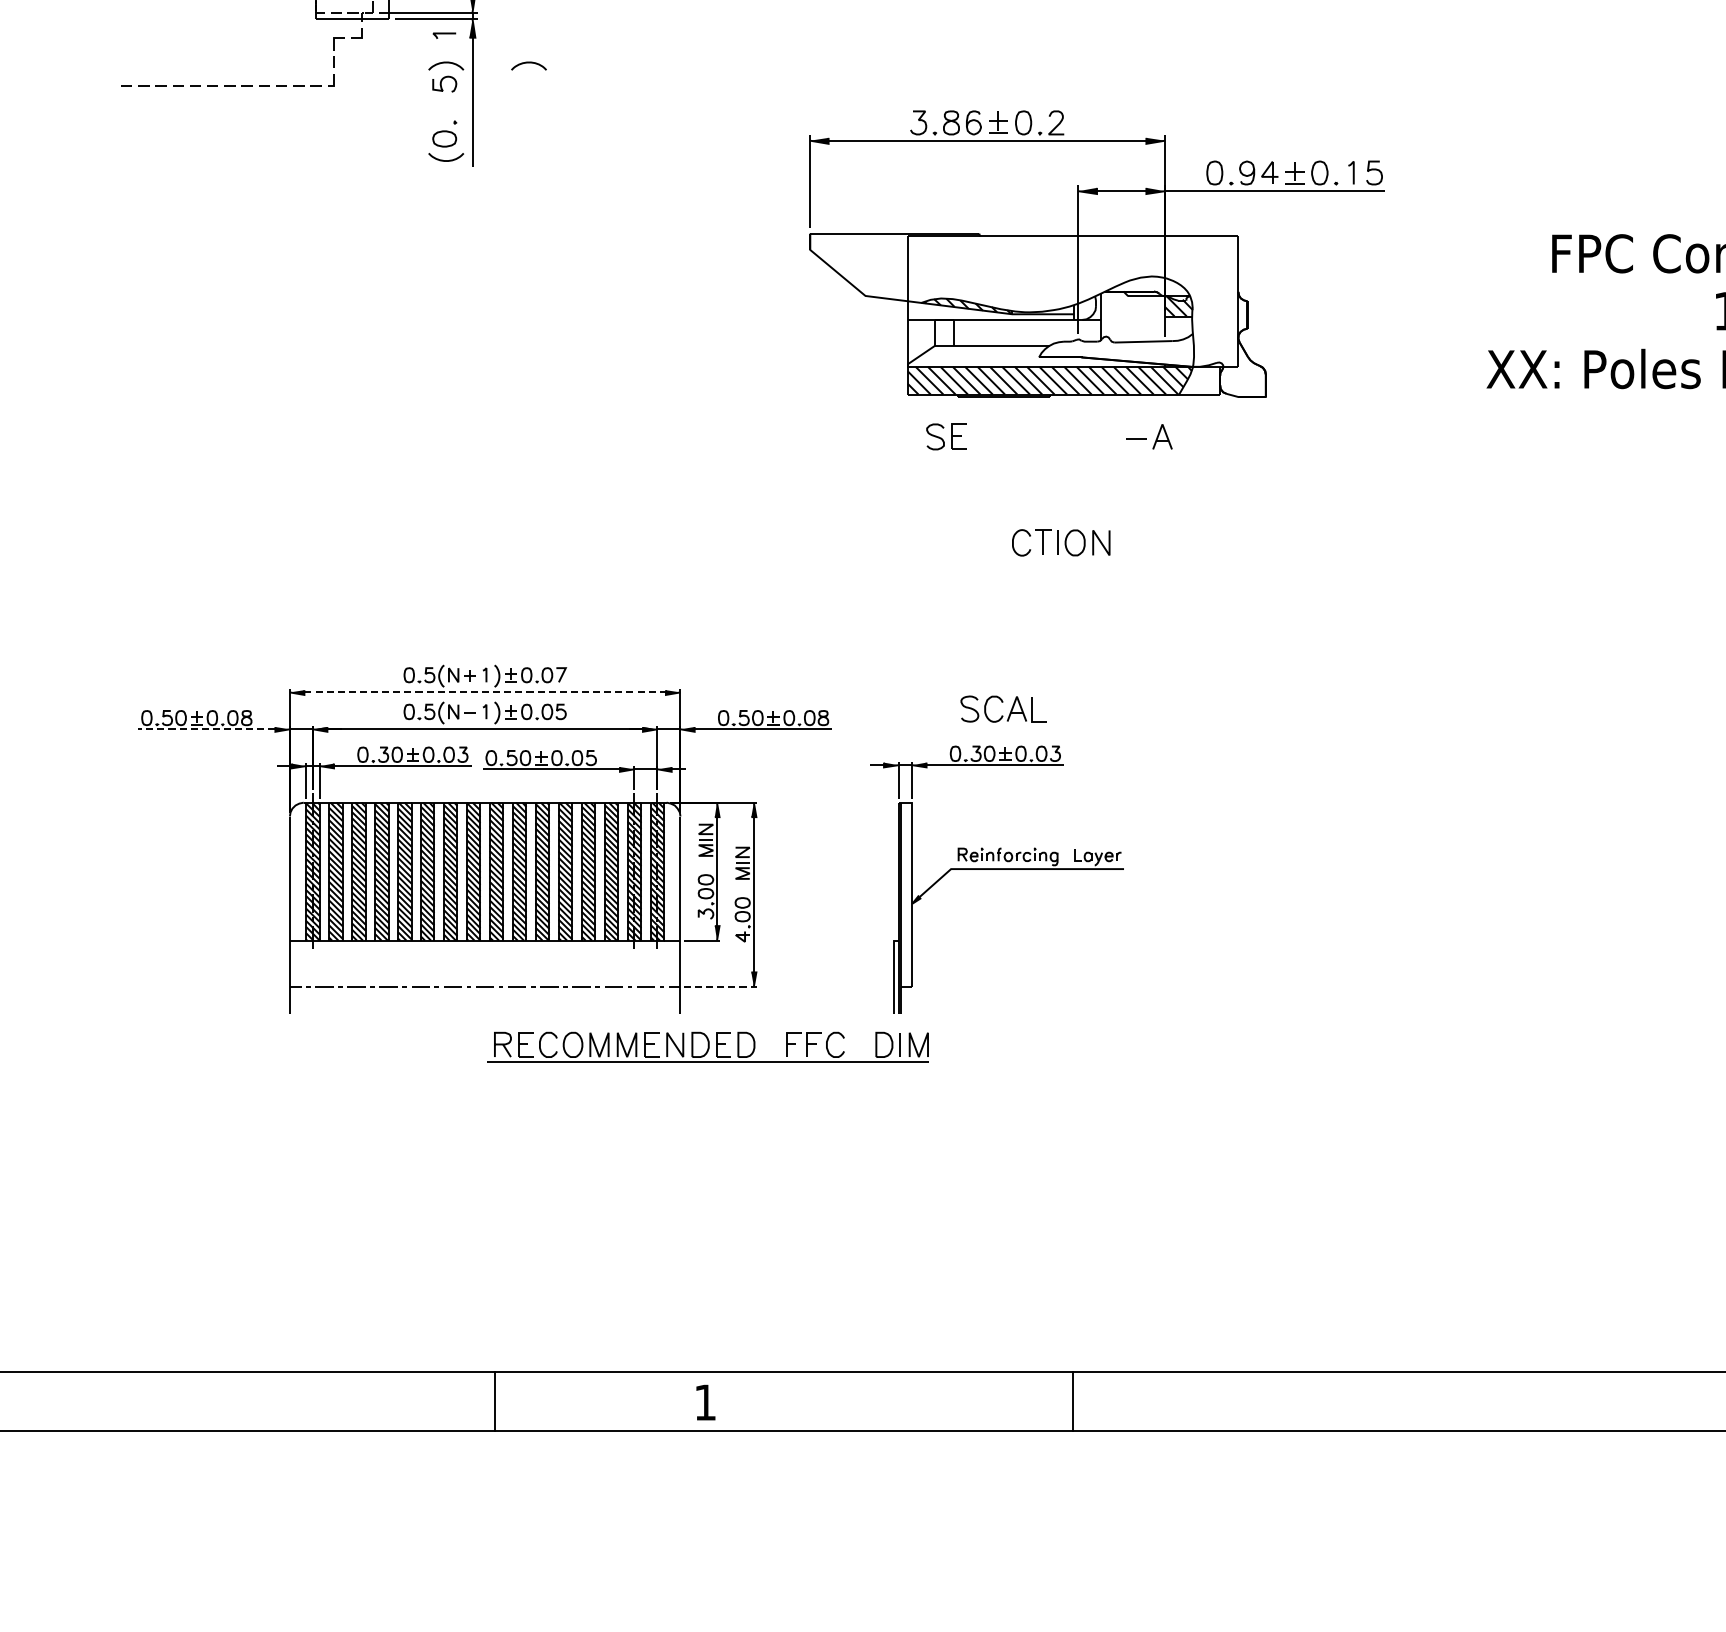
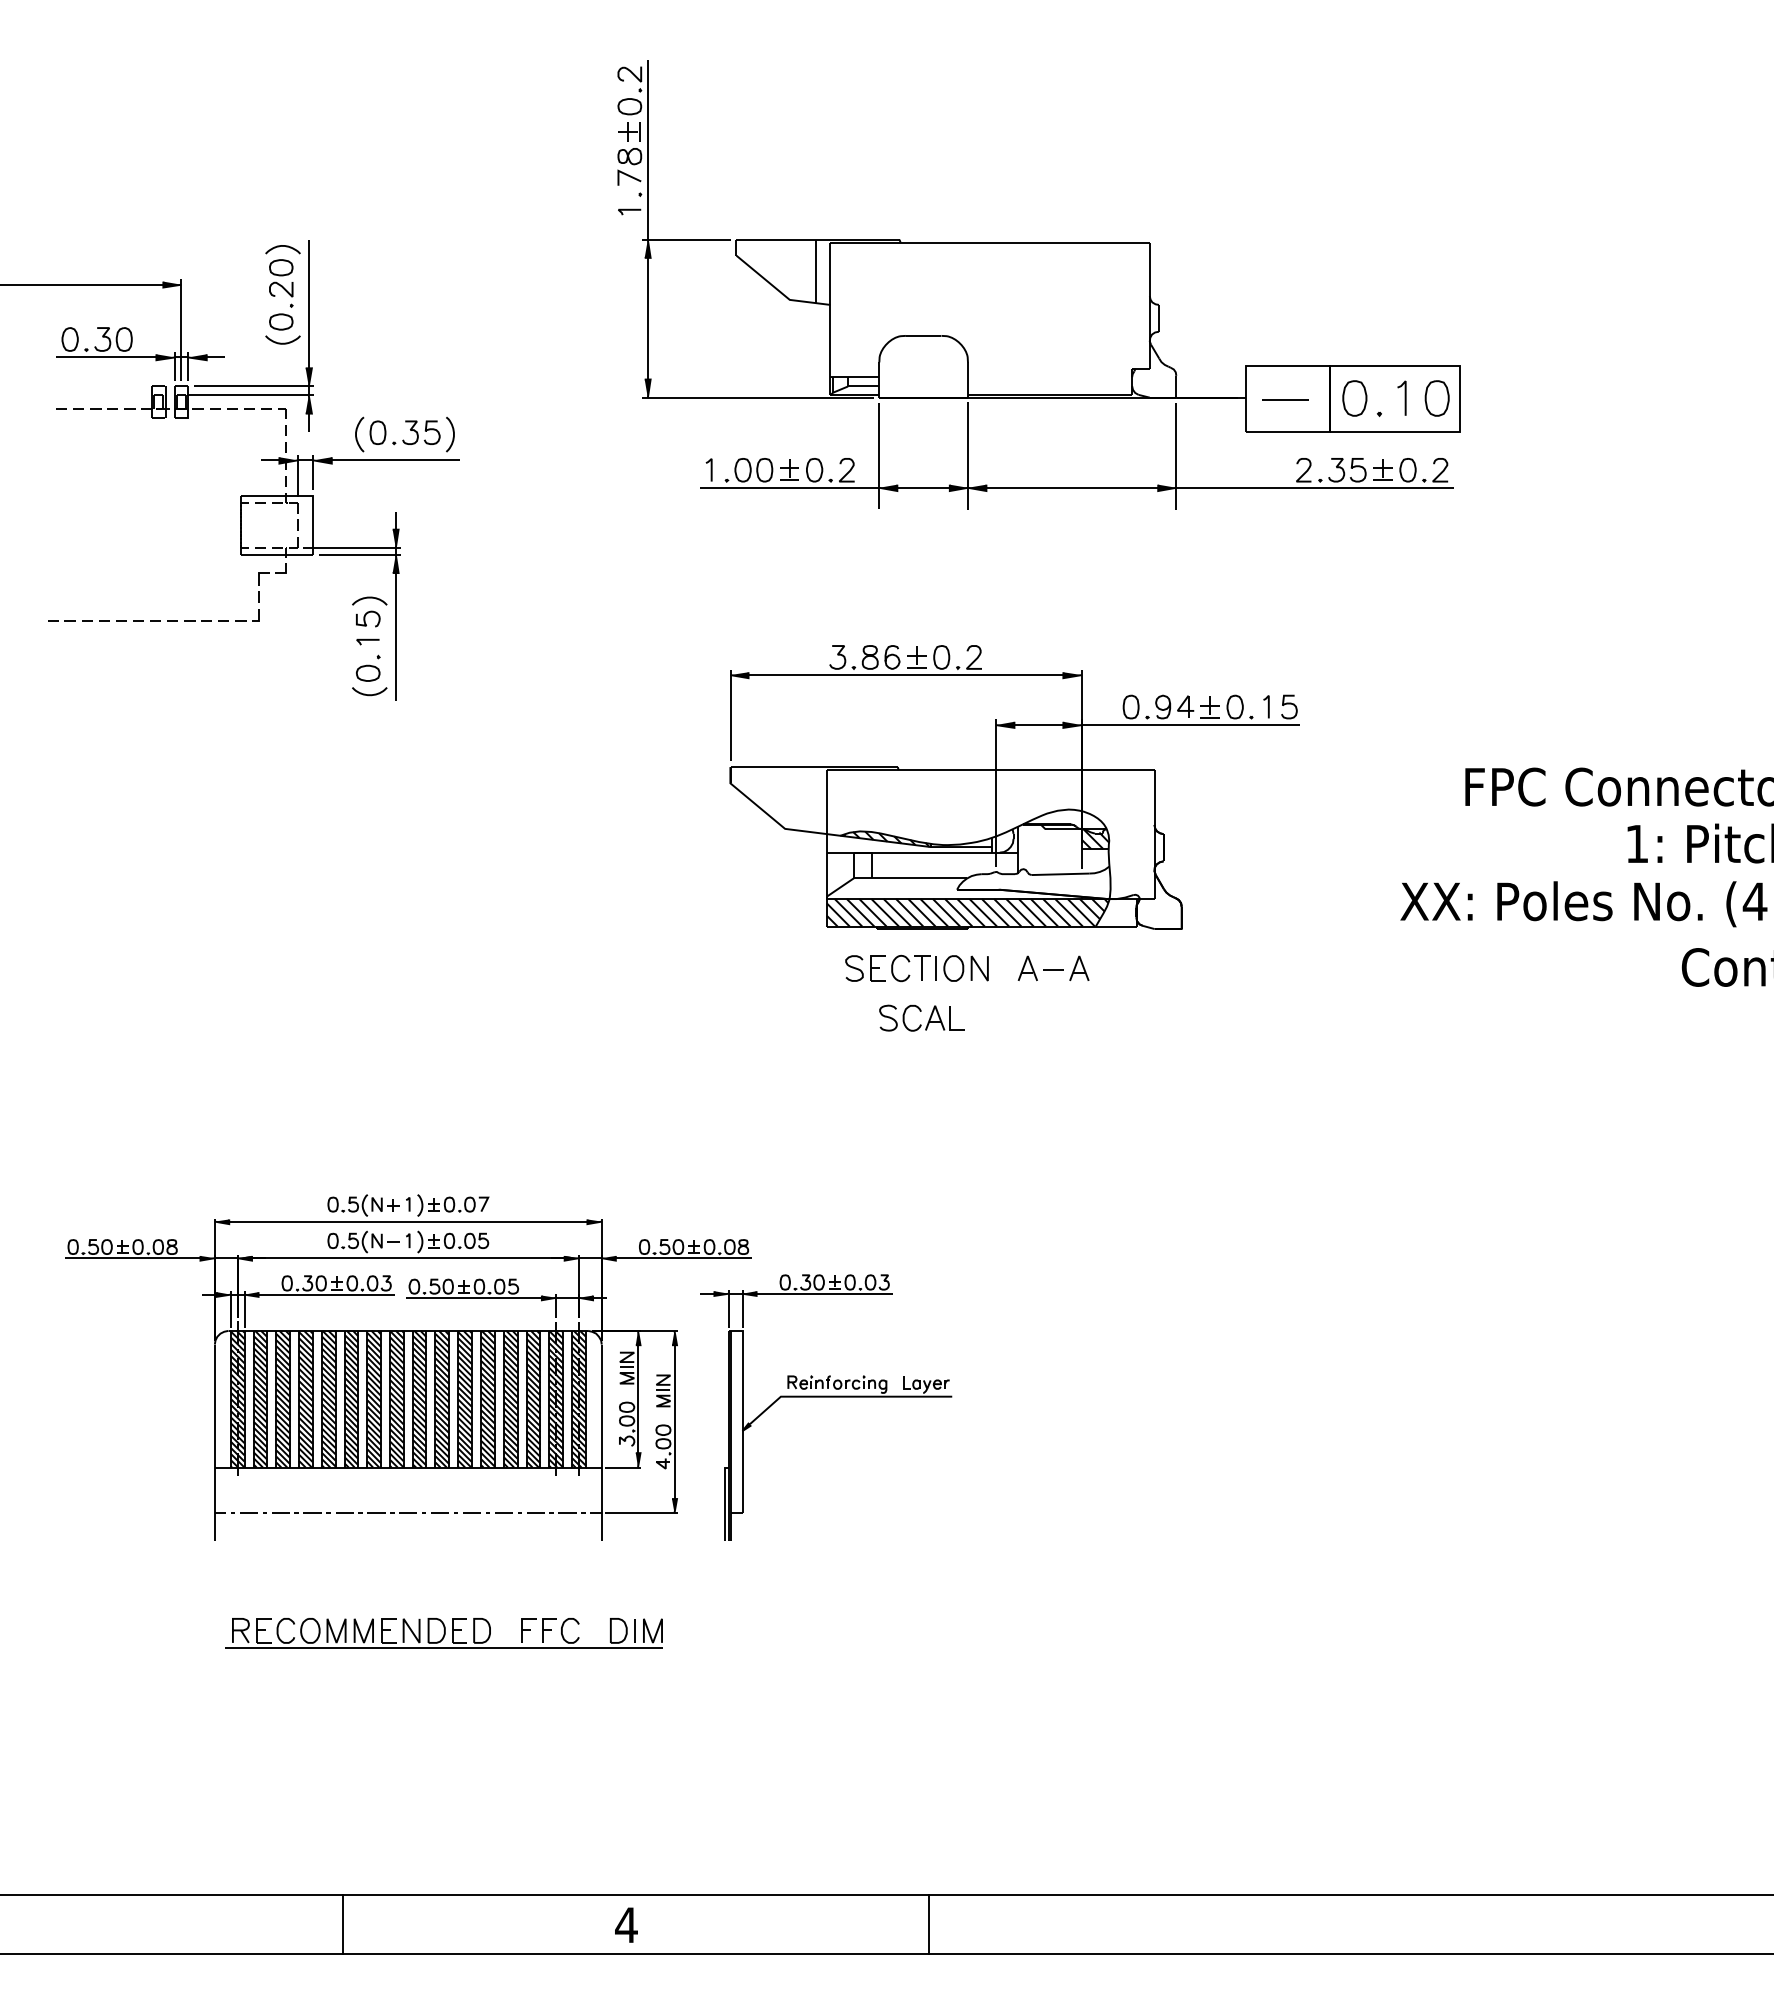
line: (443, 34) -> (367, 640), moved
curve: (528, 63) -> (451, 598), removed
part: (1110, 435) -> (1027, 967), added
part: (1060, 542) -> (939, 968), moved
line: (485, 692) -> (408, 1221), dashed -> solid
part: (1003, 708) -> (921, 1017), moved
line: (206, 729) -> (132, 1258), dashed -> solid
part: (997, 869) -> (826, 1397), moved
line: (721, 987) -> (642, 1513), dashed -> solid
part: (707, 1047) -> (443, 1633), moved
line: (495, 1400) -> (343, 1923), moved
line: (1072, 1400) -> (929, 1923), moved
text: (705, 1401) -> (626, 1924), 1 -> 4

